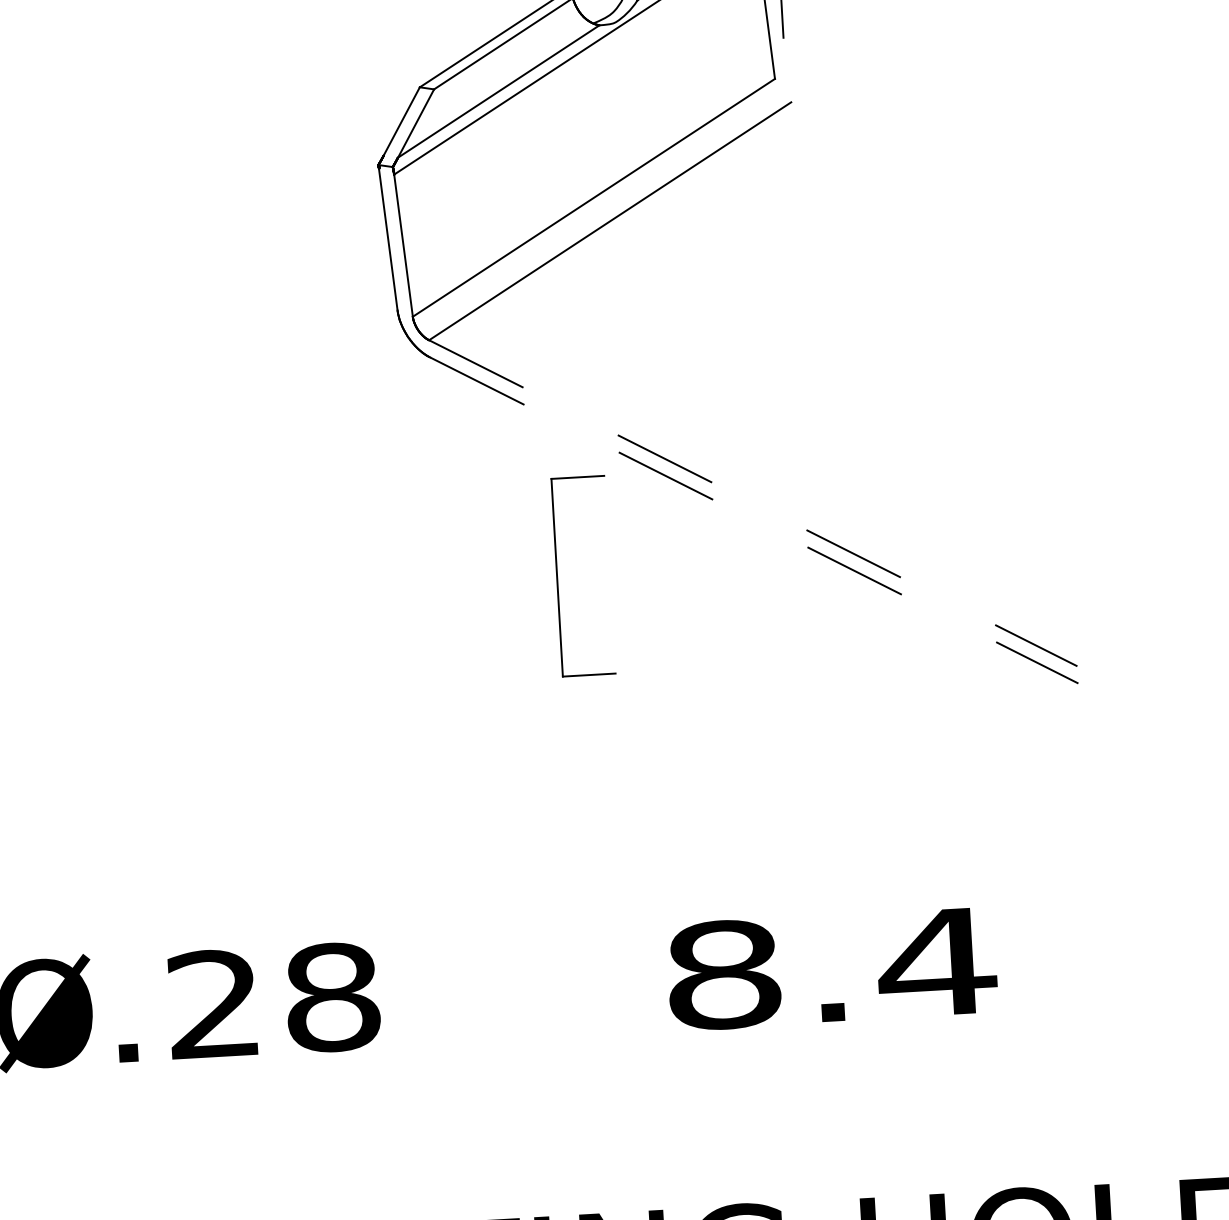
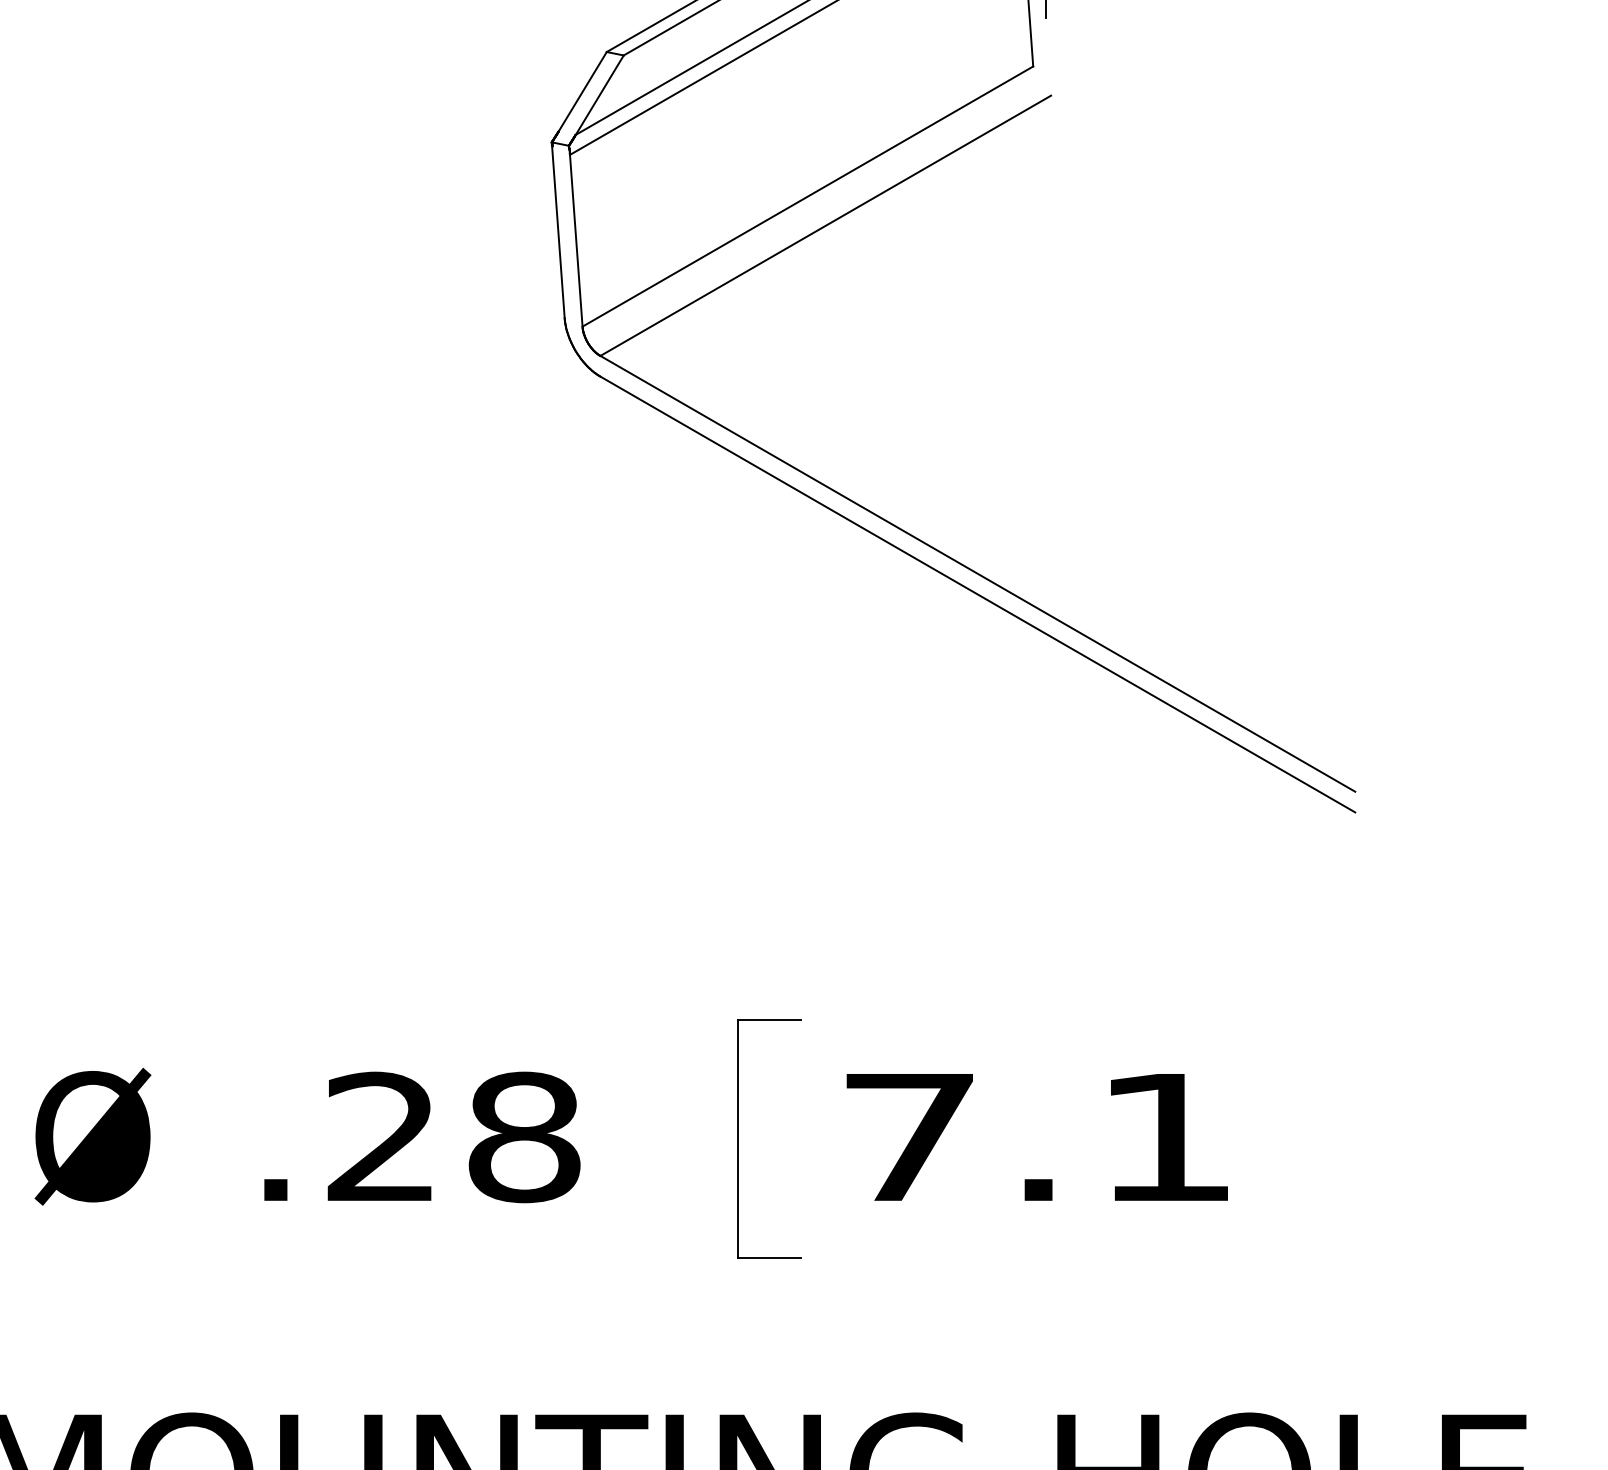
line: (752, 503) -> (977, 573), dashed -> solid
line: (753, 520) -> (977, 594), dashed -> solid
part: (557, 577) -> (738, 1138), moved
text: (832, 968) -> (1040, 1137), 8.4 -> 7.1
text: (248, 1002) -> (422, 1137), moved

